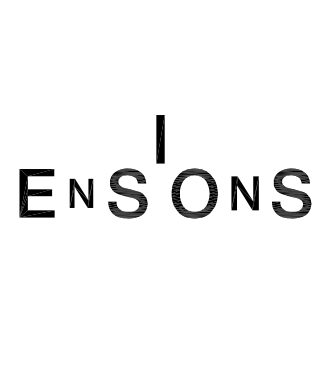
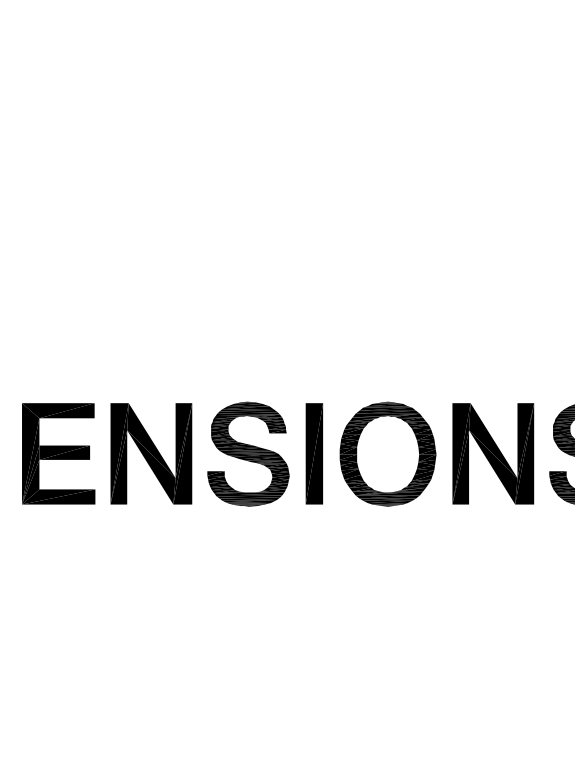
part: (160, 139) -> (314, 454), moved
part: (81, 193) -> (151, 454), size x1.67
part: (244, 193) -> (491, 454), size x1.43

